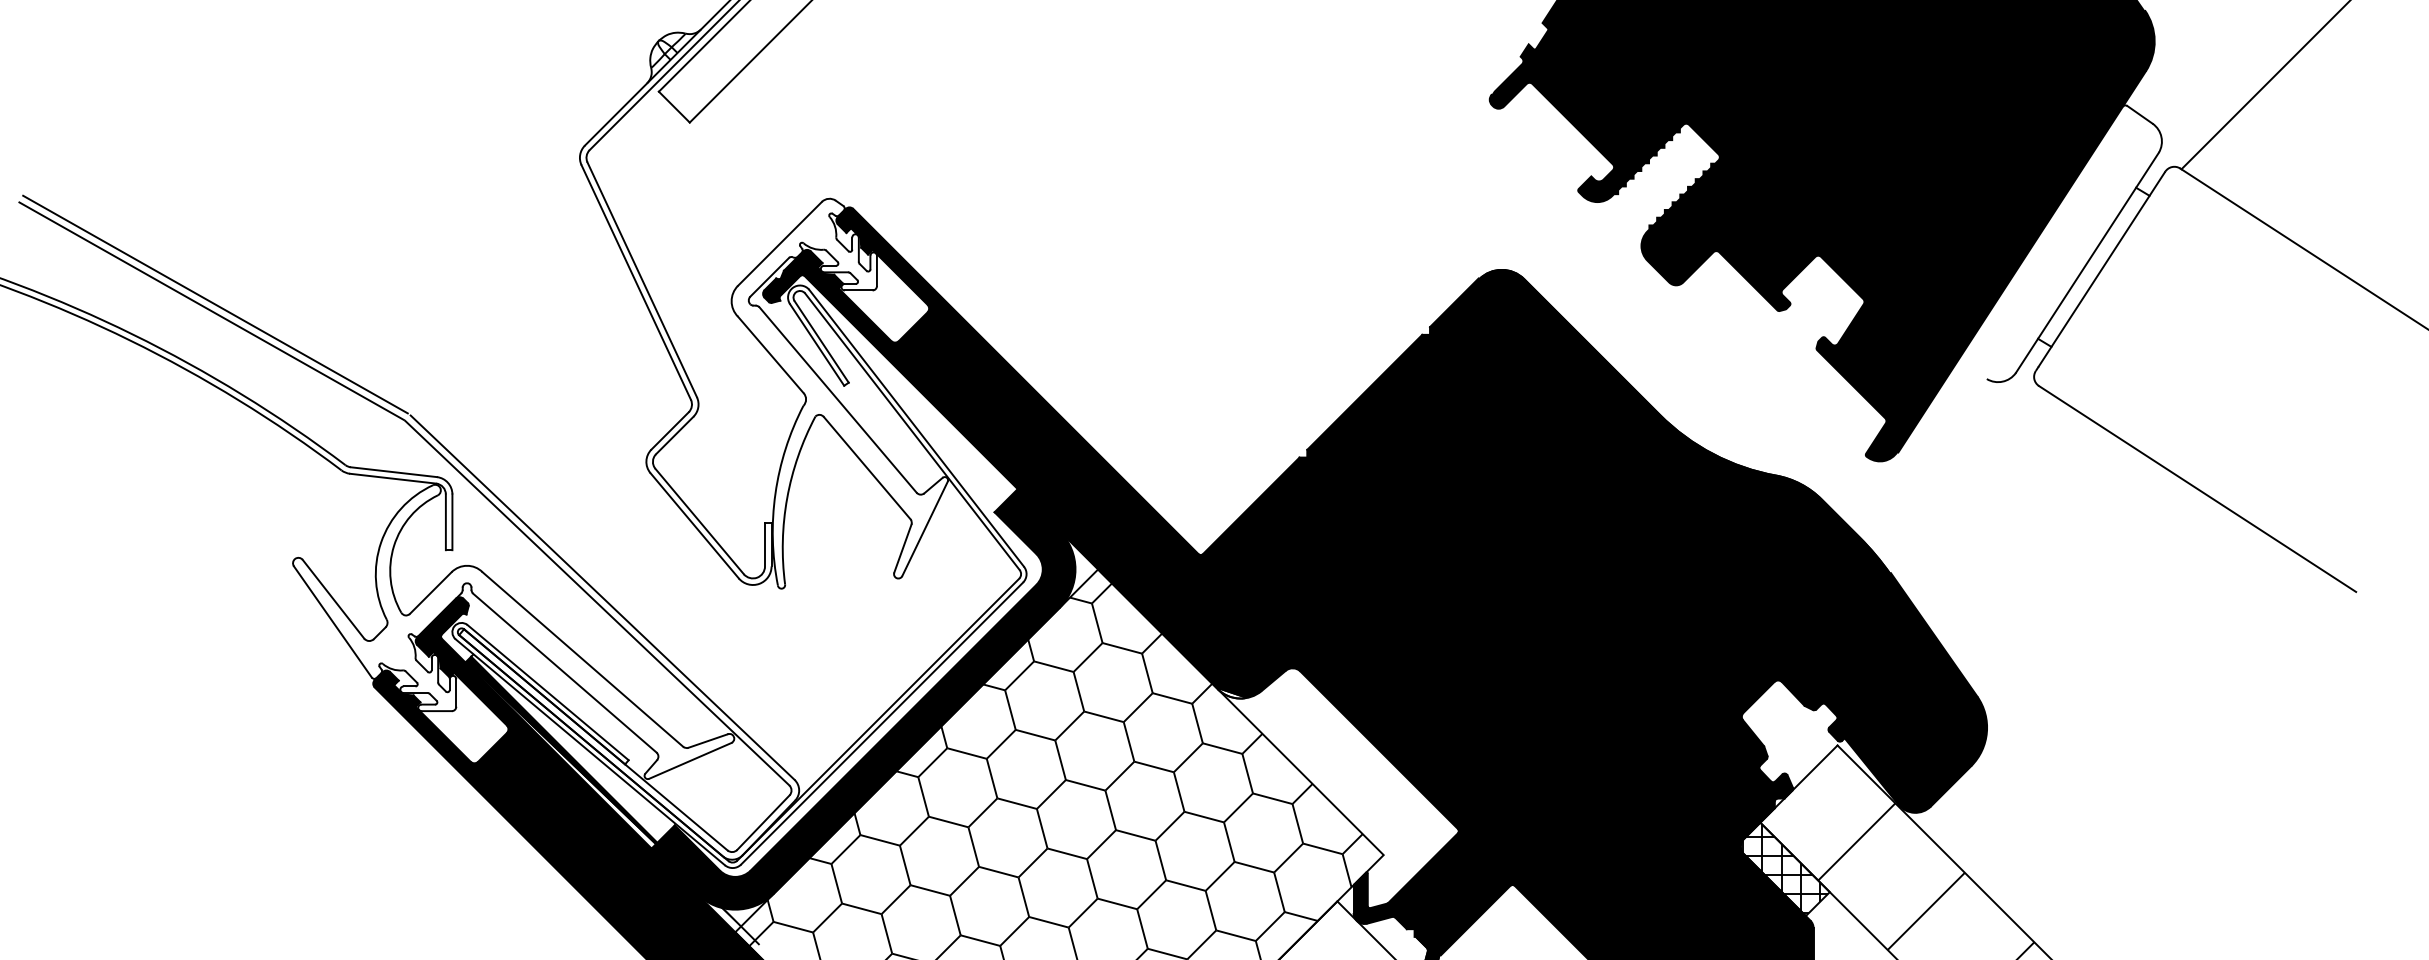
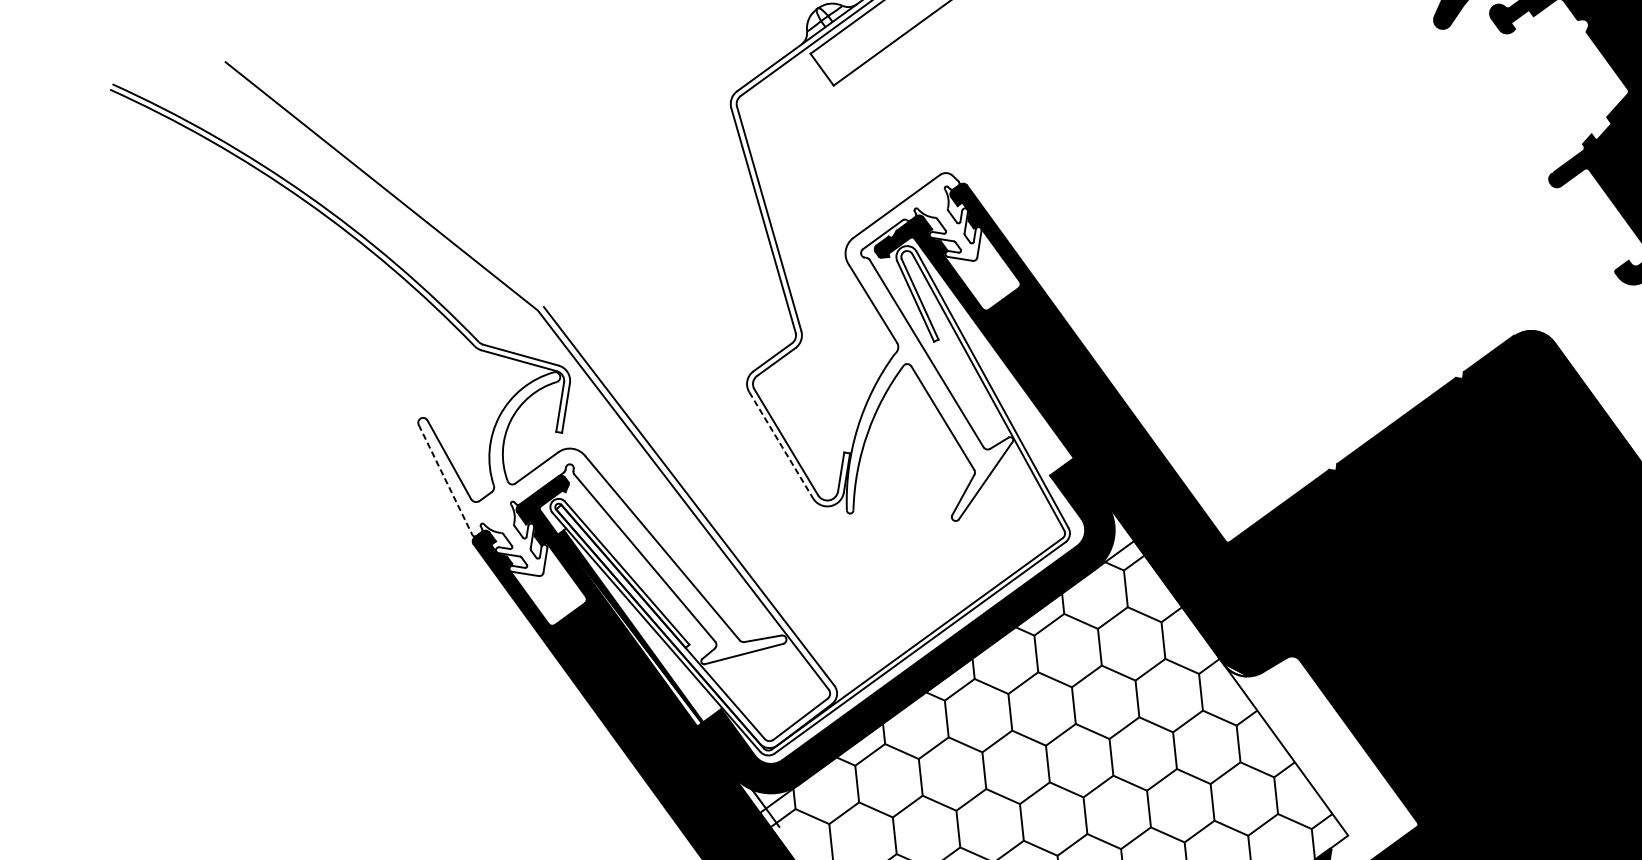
line: (215, 304) -> (385, 180), removed
line: (694, 525) -> (781, 445), solid -> dashed
line: (332, 621) -> (445, 479), solid -> dashed

